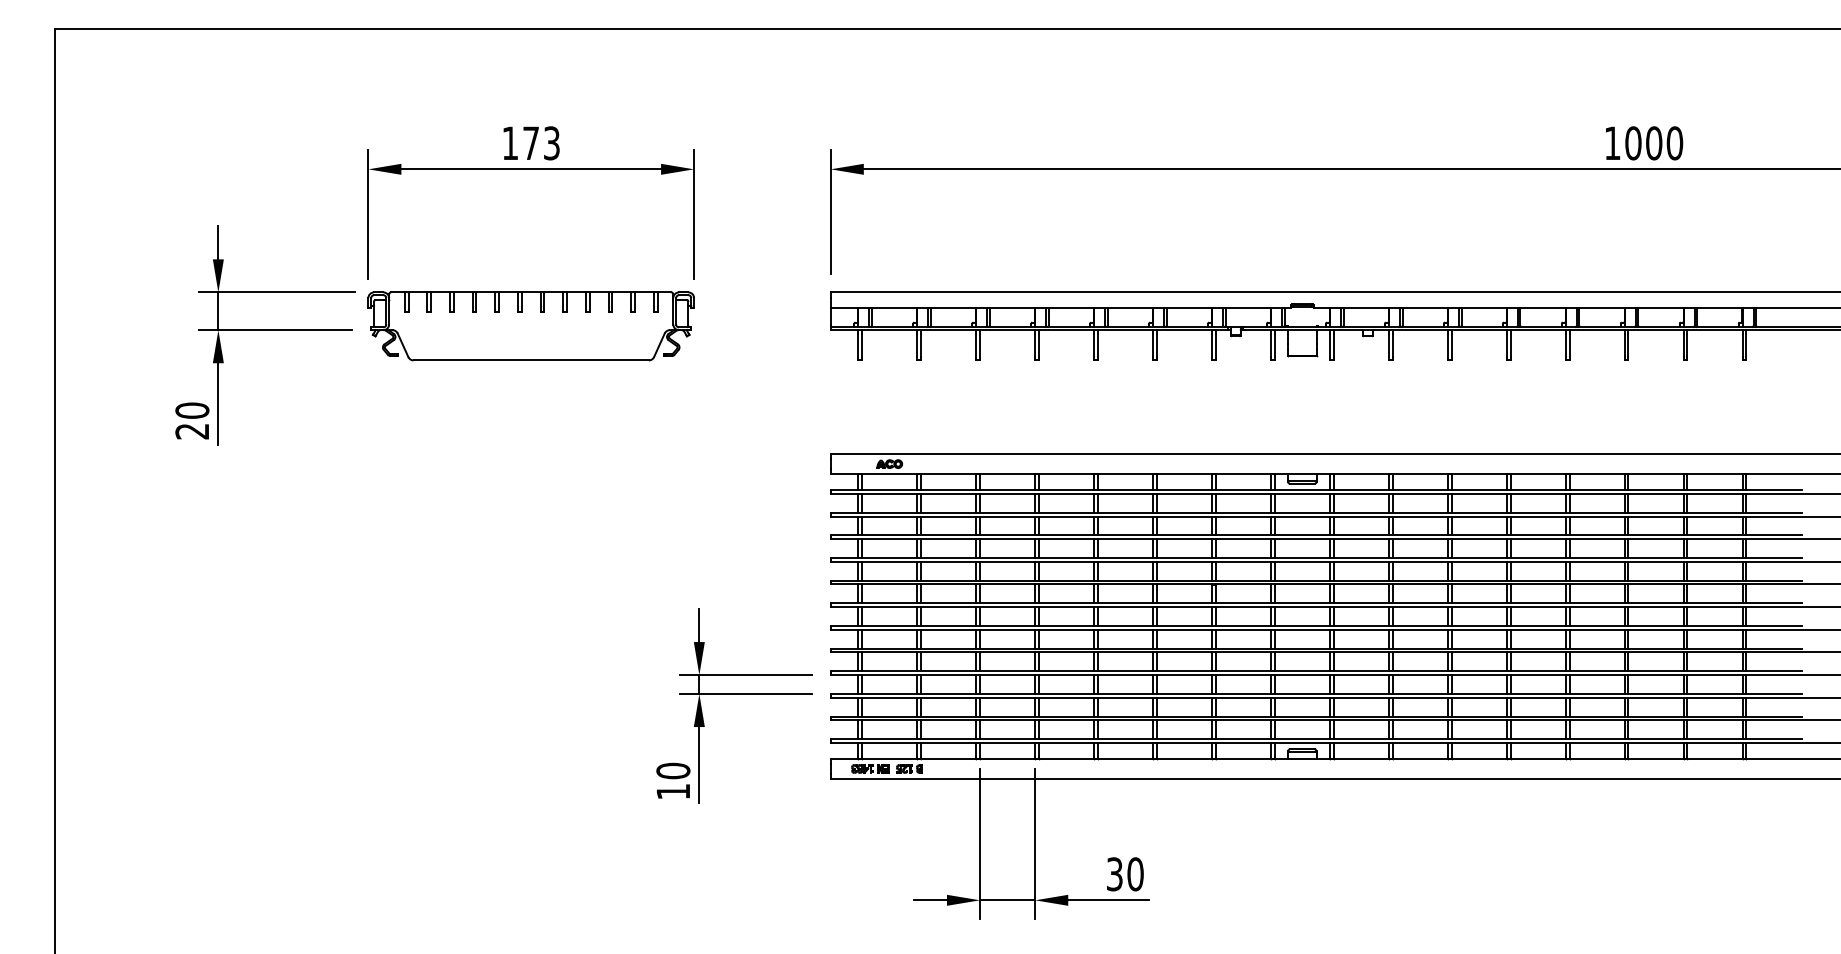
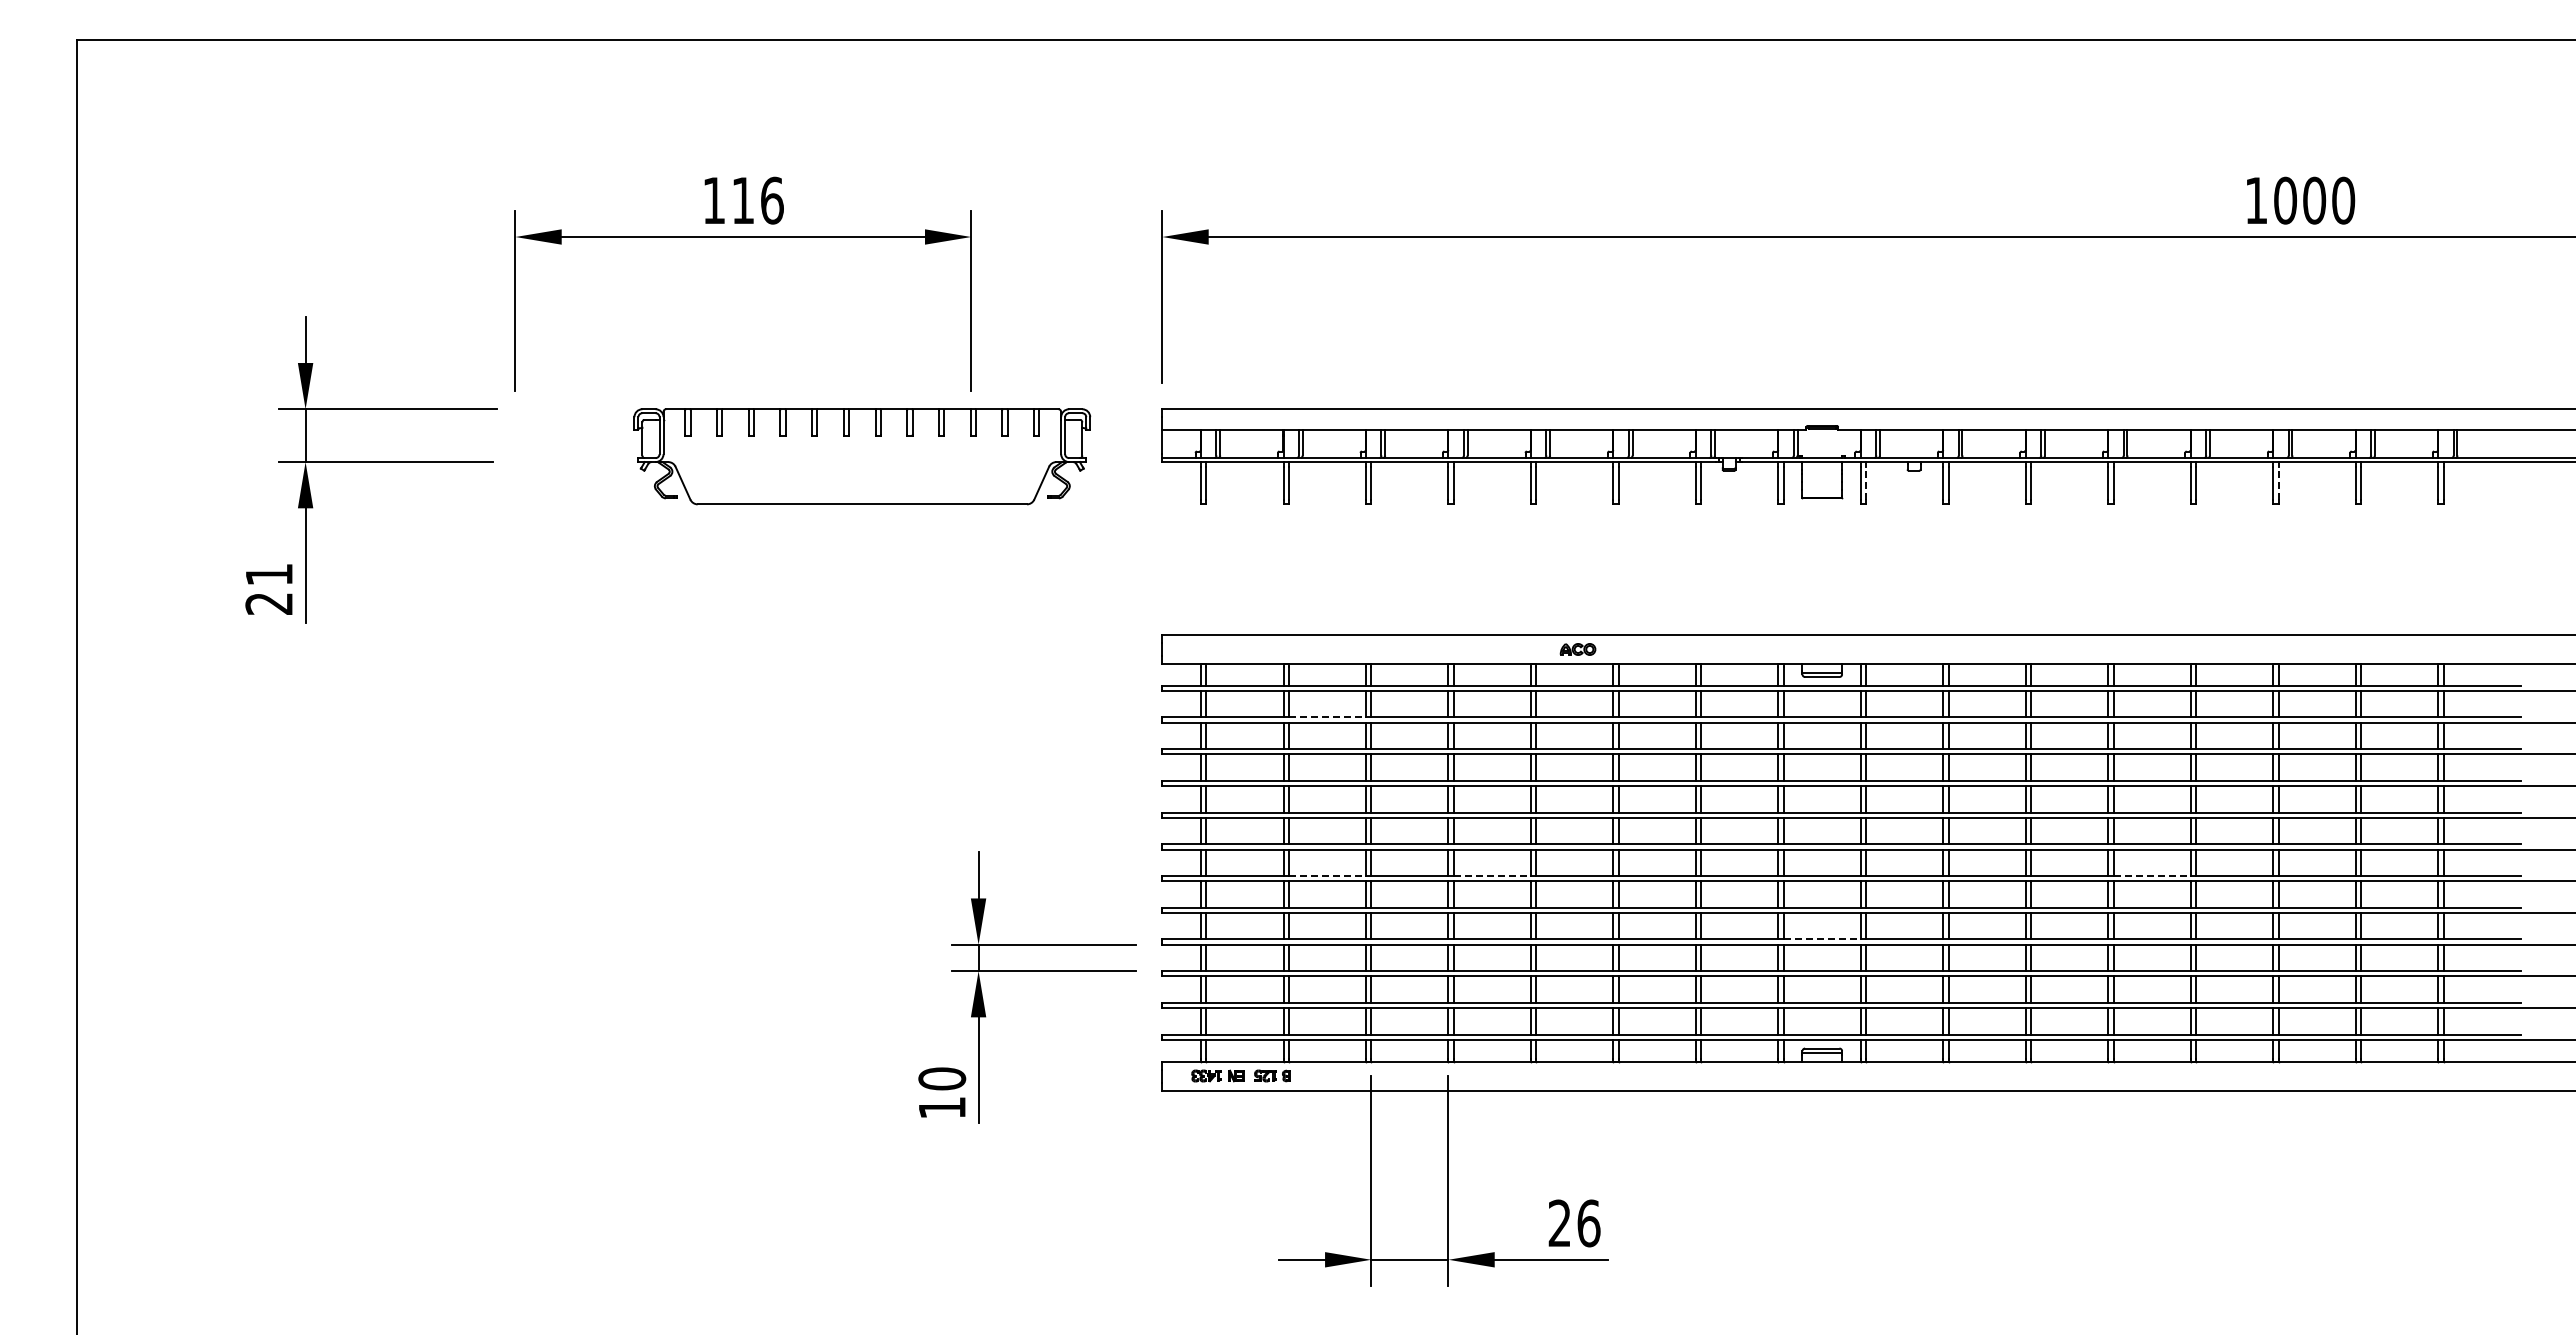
text: (541, 143) -> (757, 200), 173 -> 116
part: (531, 326) -> (862, 456), moved
line: (1333, 344) -> (1866, 482), solid -> dashed
line: (1628, 344) -> (2278, 482), solid -> dashed
text: (192, 410) -> (269, 574), 20 -> 21
part: (889, 464) -> (1577, 649), moved
line: (948, 512) -> (1327, 717), solid -> dashed
line: (948, 626) -> (1327, 876), solid -> dashed
line: (1066, 626) -> (1492, 876), solid -> dashed
line: (1538, 626) -> (2152, 876), solid -> dashed
line: (1302, 671) -> (1822, 939), solid -> dashed
text: (1125, 874) -> (1574, 1223), 30 -> 26

